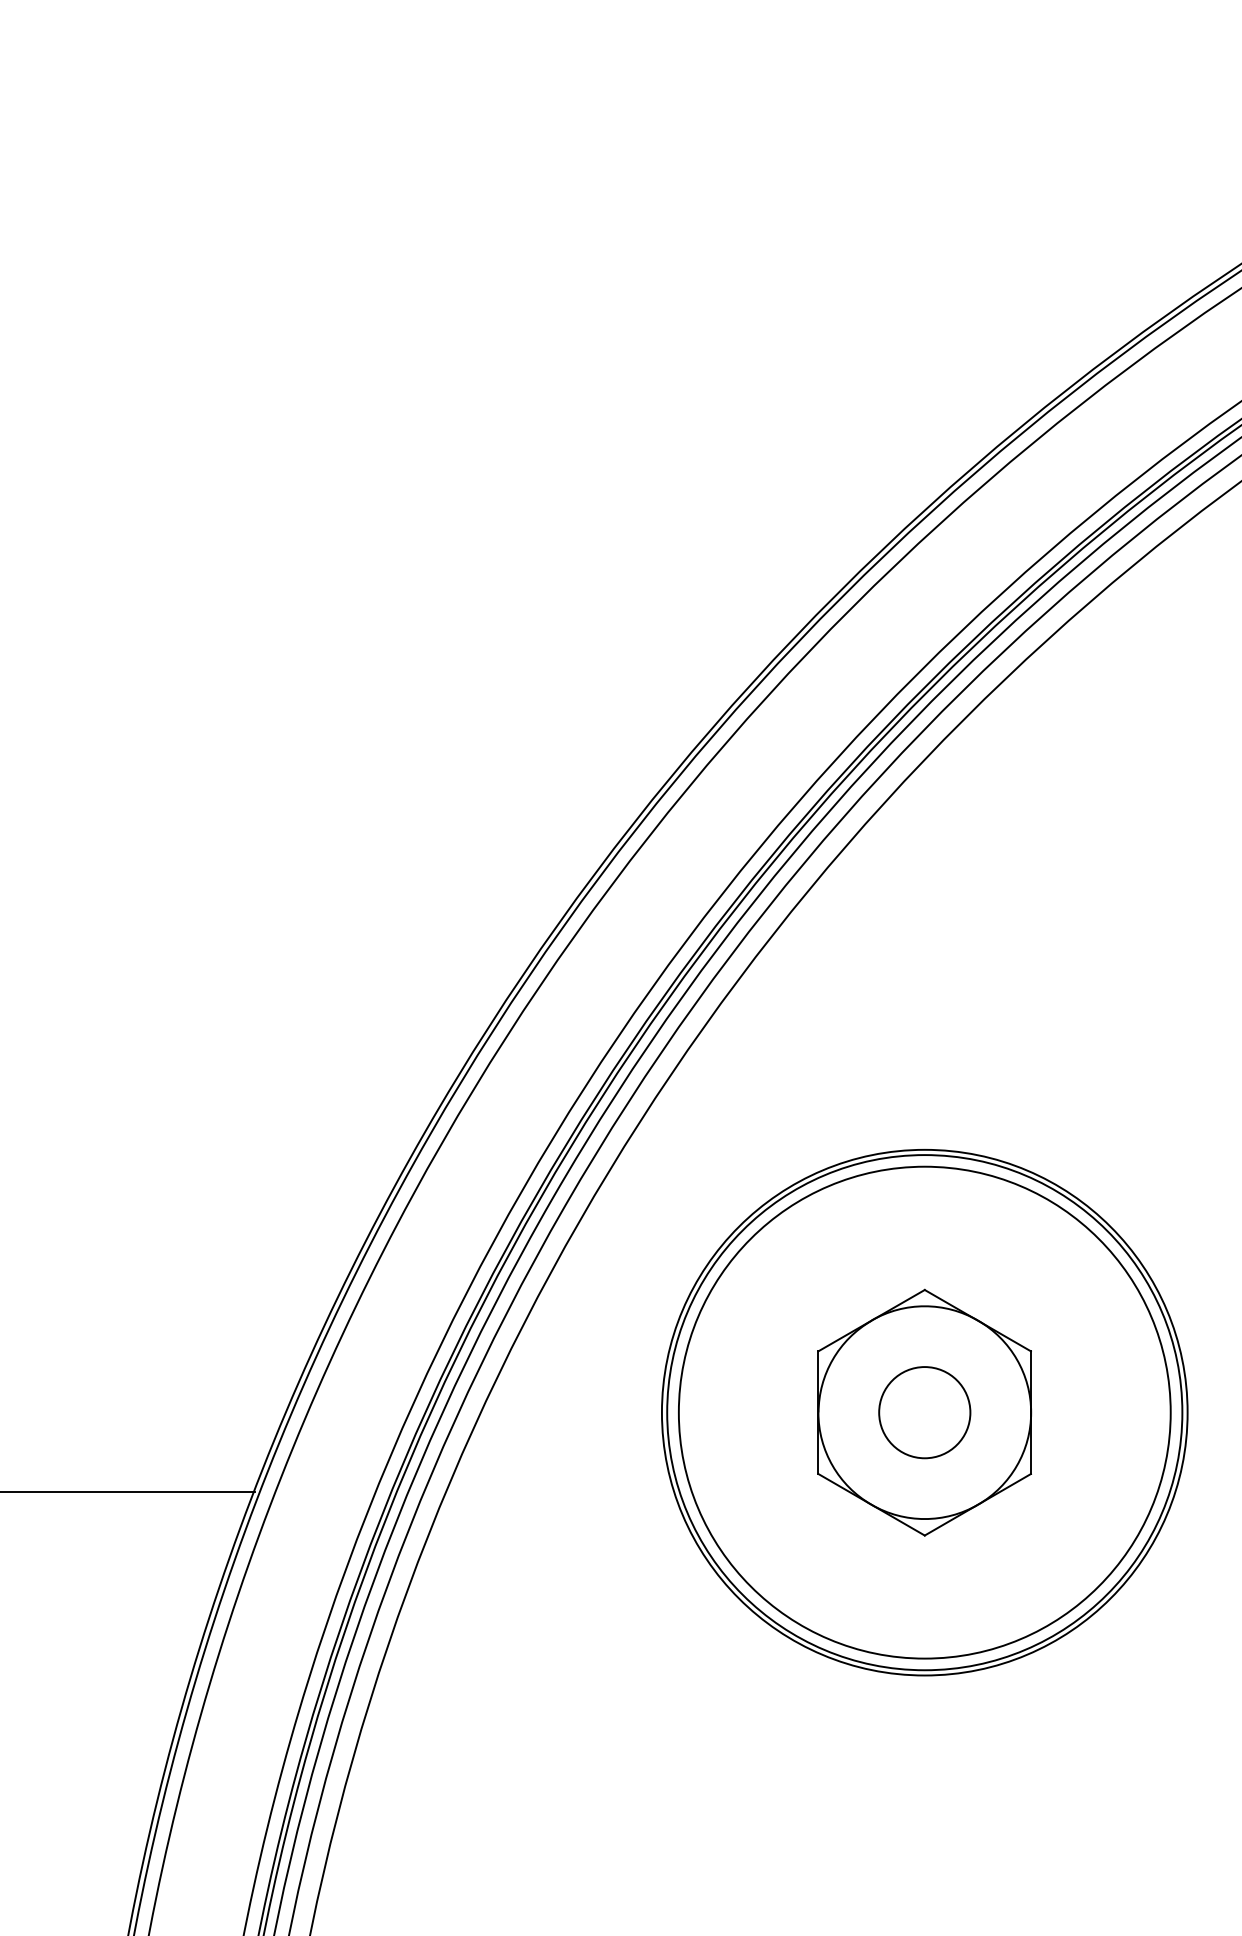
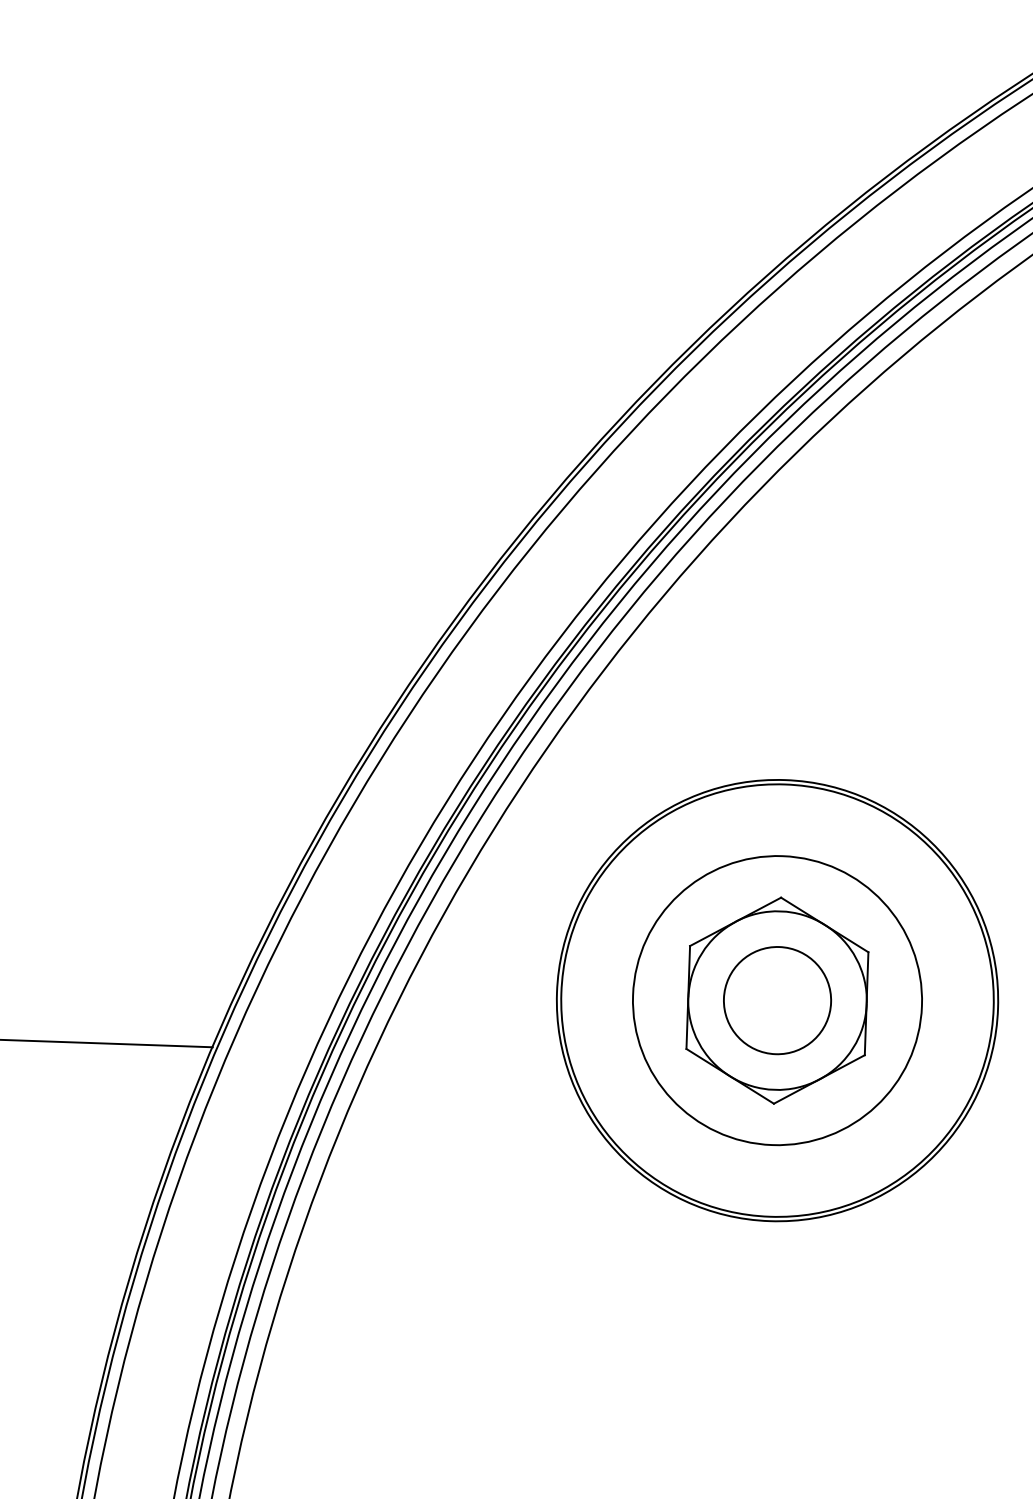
circle: (924, 1412) -> (777, 1000), size x0.7
circle: (924, 1412) -> (777, 1000), size x1.4

